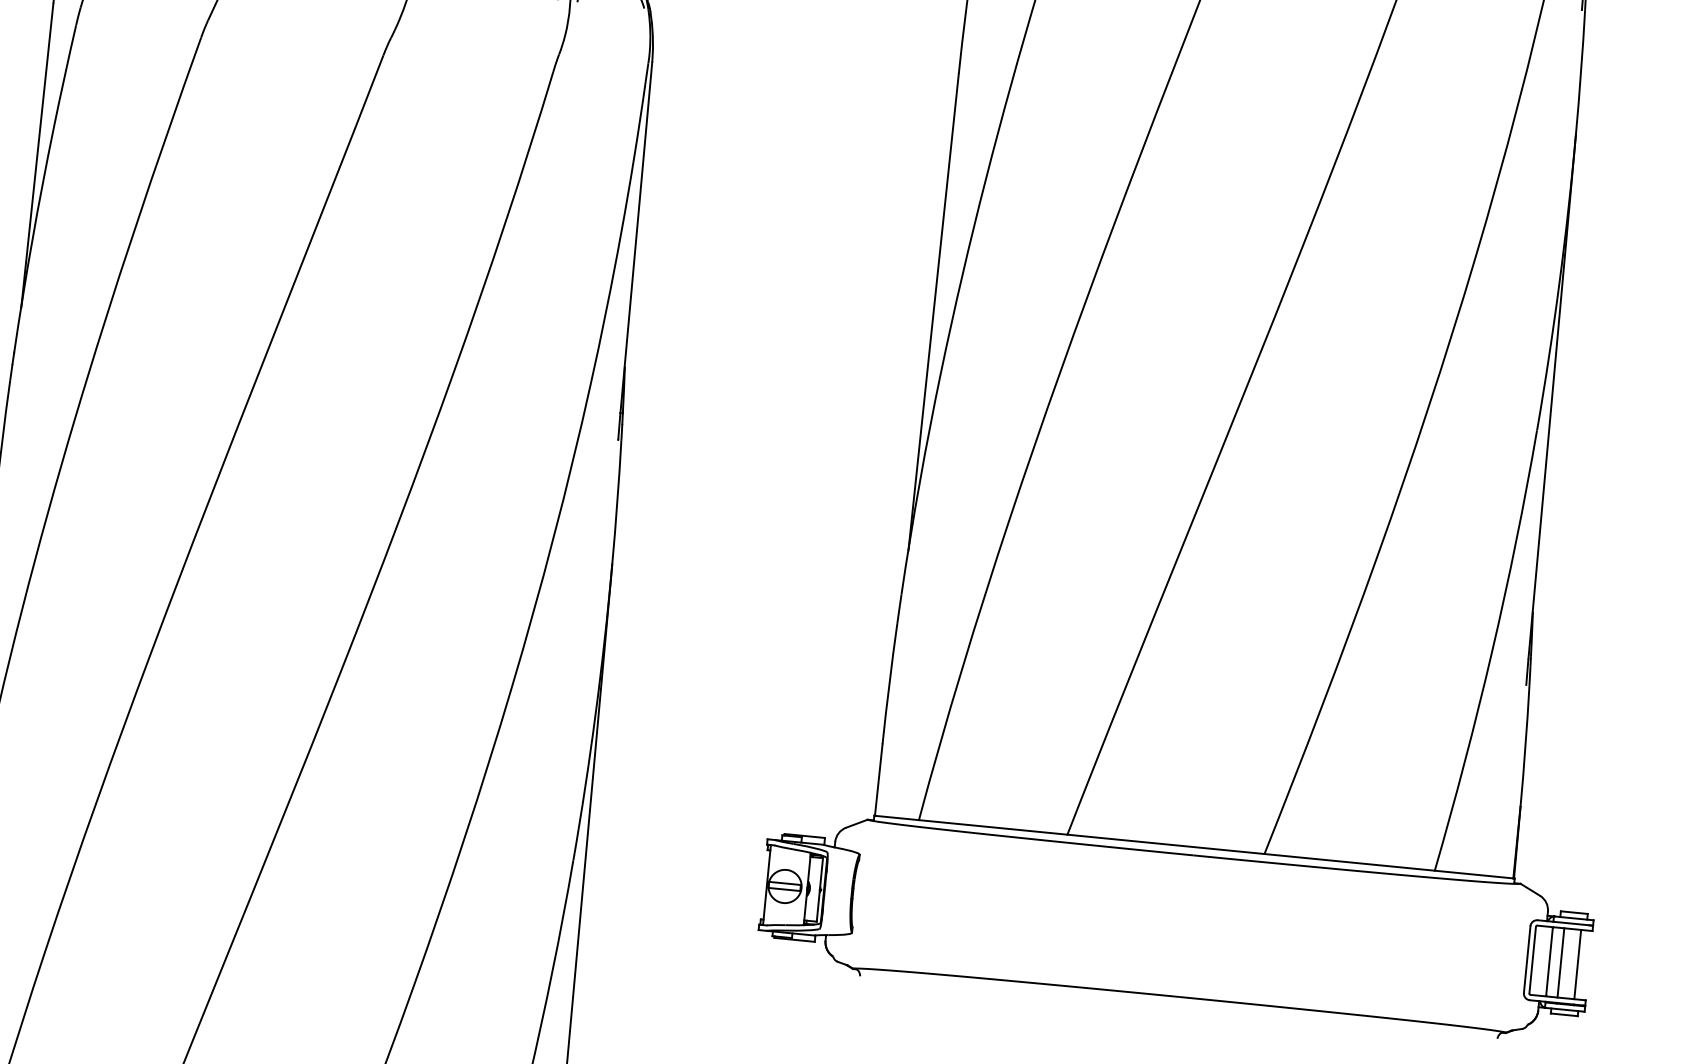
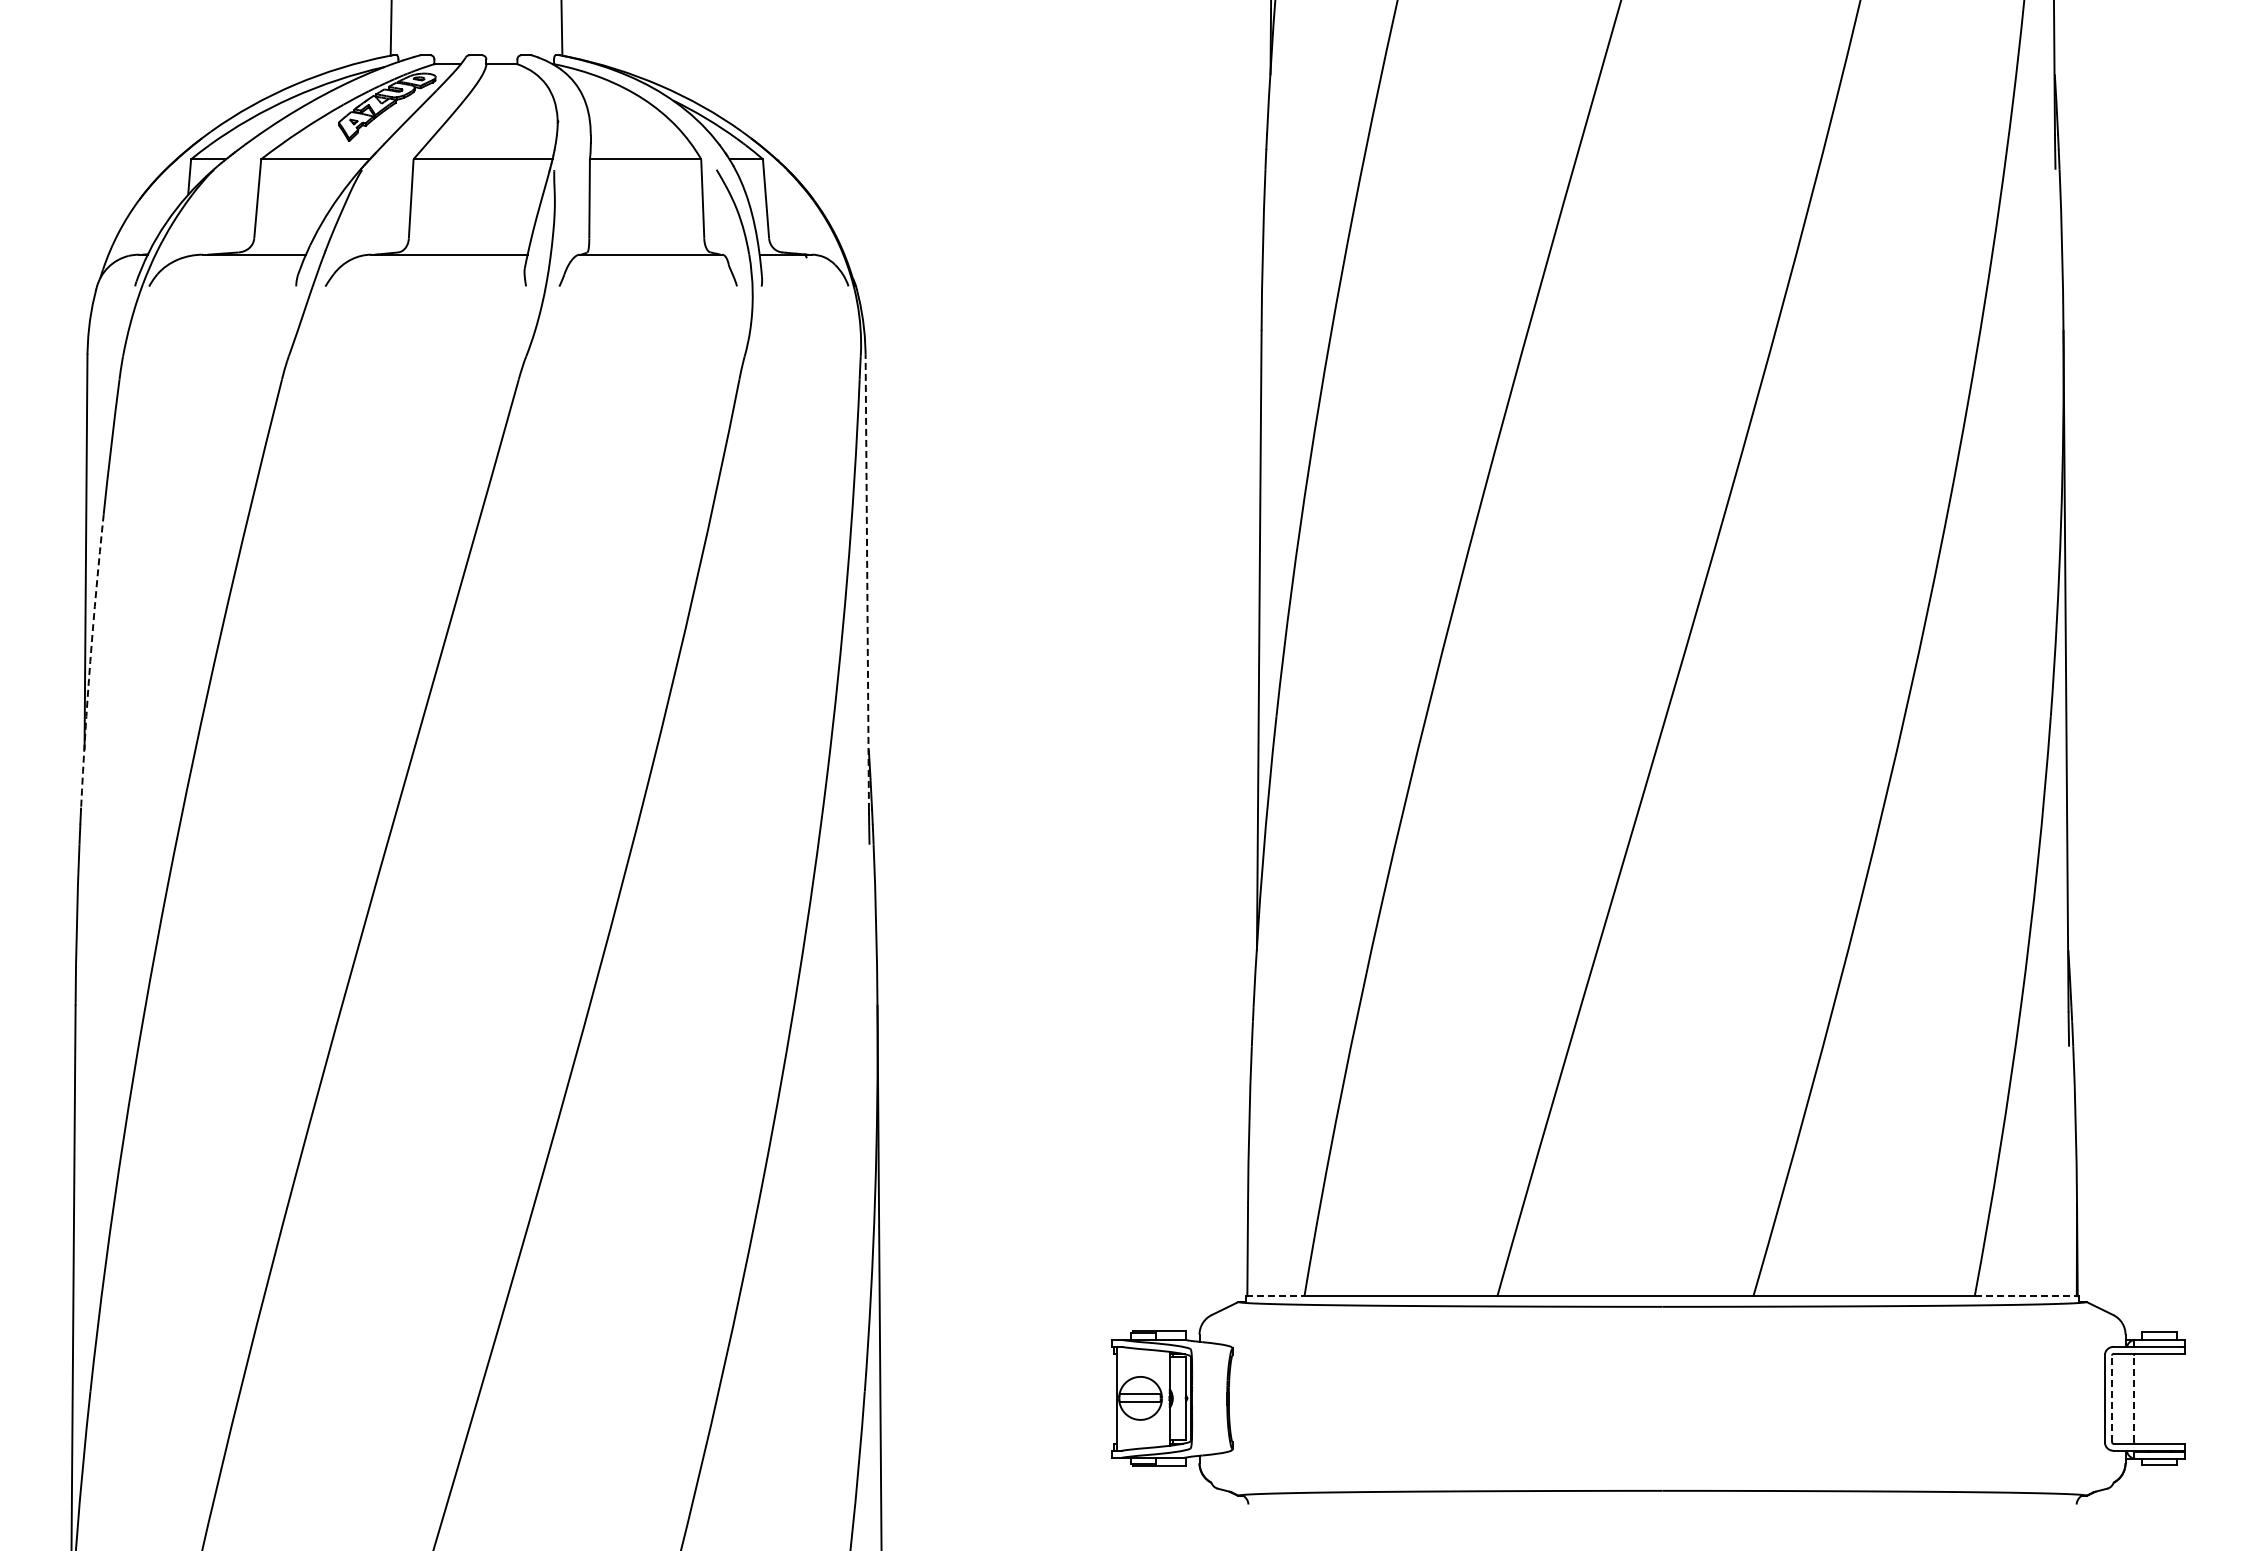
line: (636, 237) -> (867, 582), solid -> dashed
arc: (32, 240) -> (90, 661), solid -> dashed
line: (896, 818) -> (1275, 1296), solid -> dashed
line: (1474, 874) -> (2026, 1296), solid -> dashed
line: (1533, 959) -> (2112, 1398), solid -> dashed
line: (1549, 961) -> (2133, 1398), solid -> dashed
line: (1560, 962) -> (2148, 1398), removed
line: (1577, 964) -> (2170, 1398), removed

